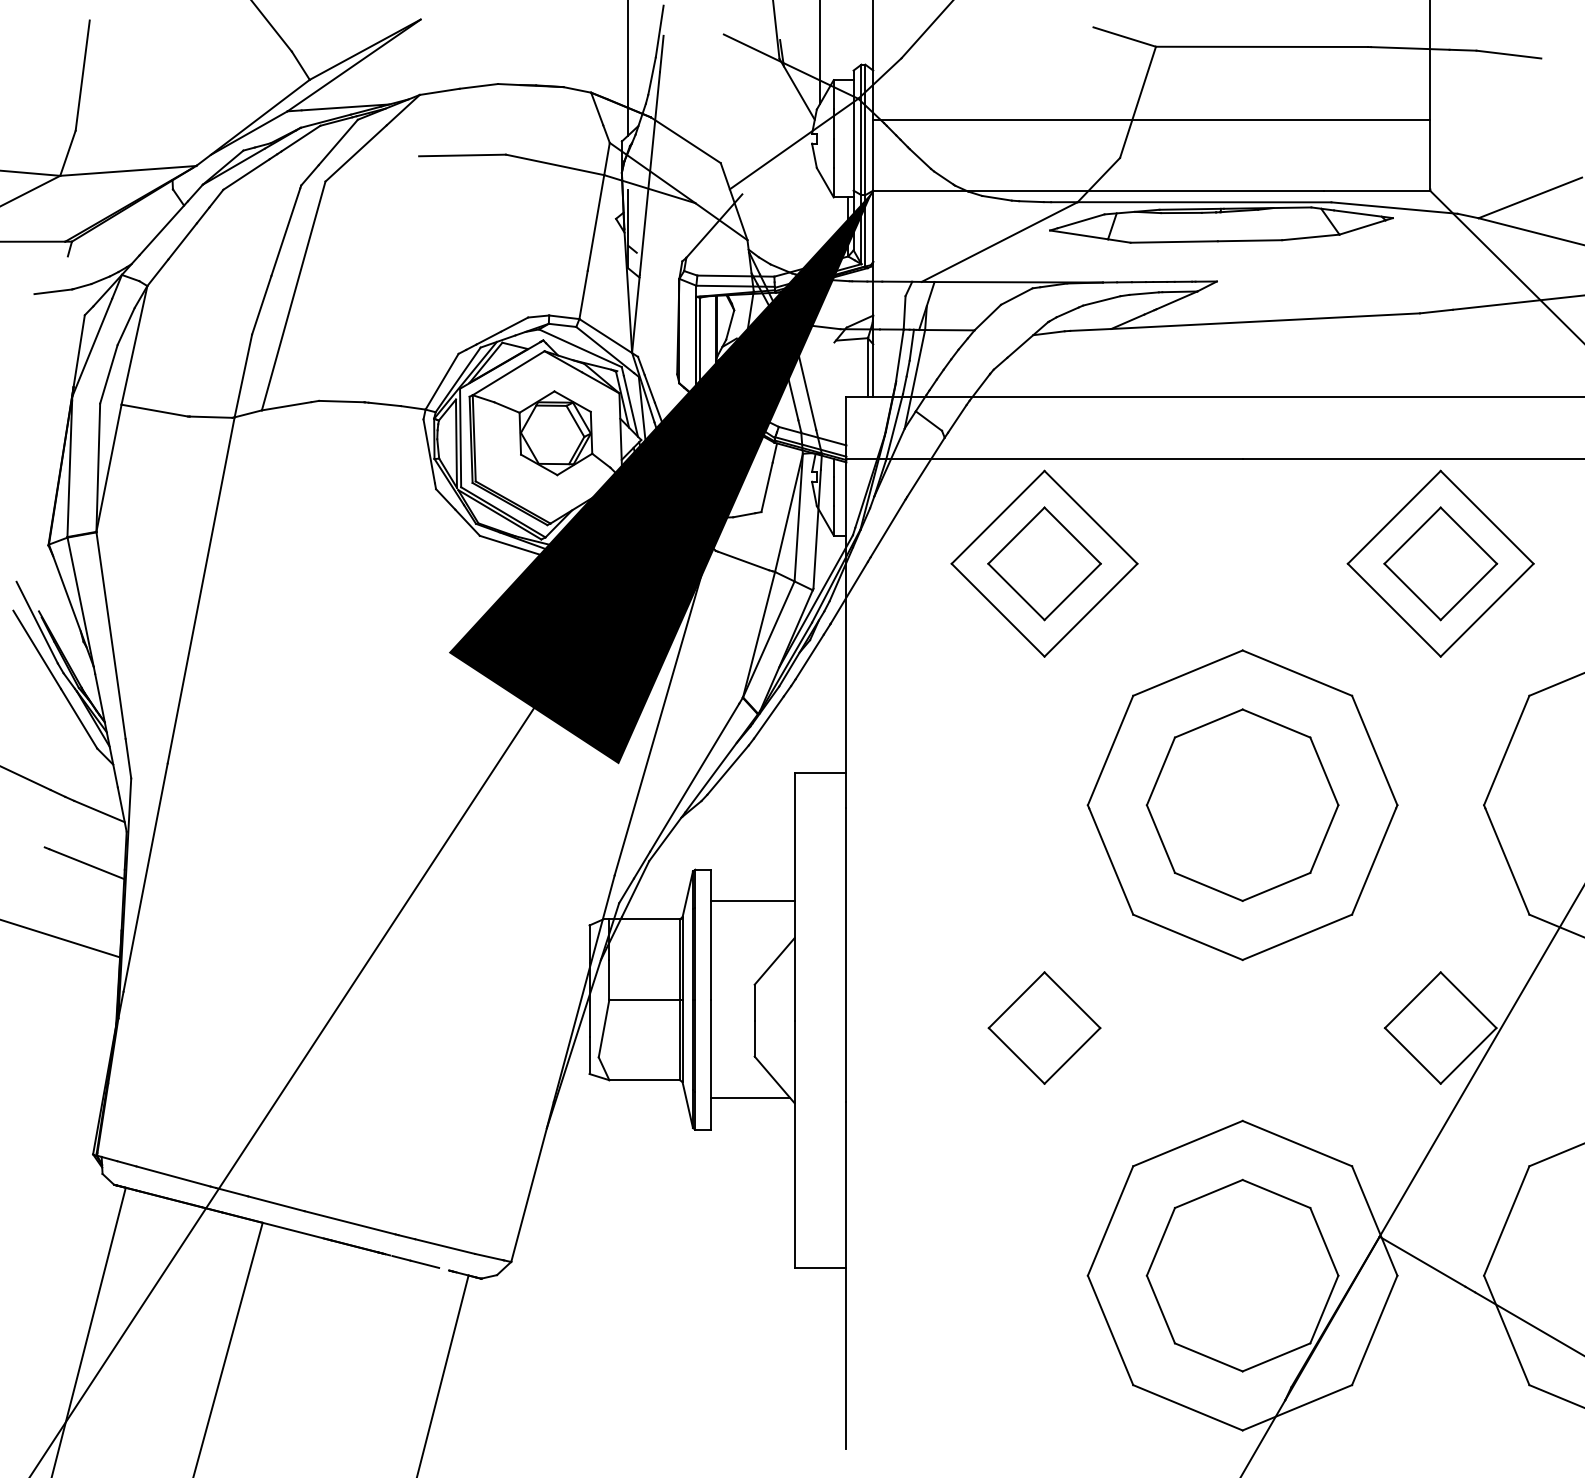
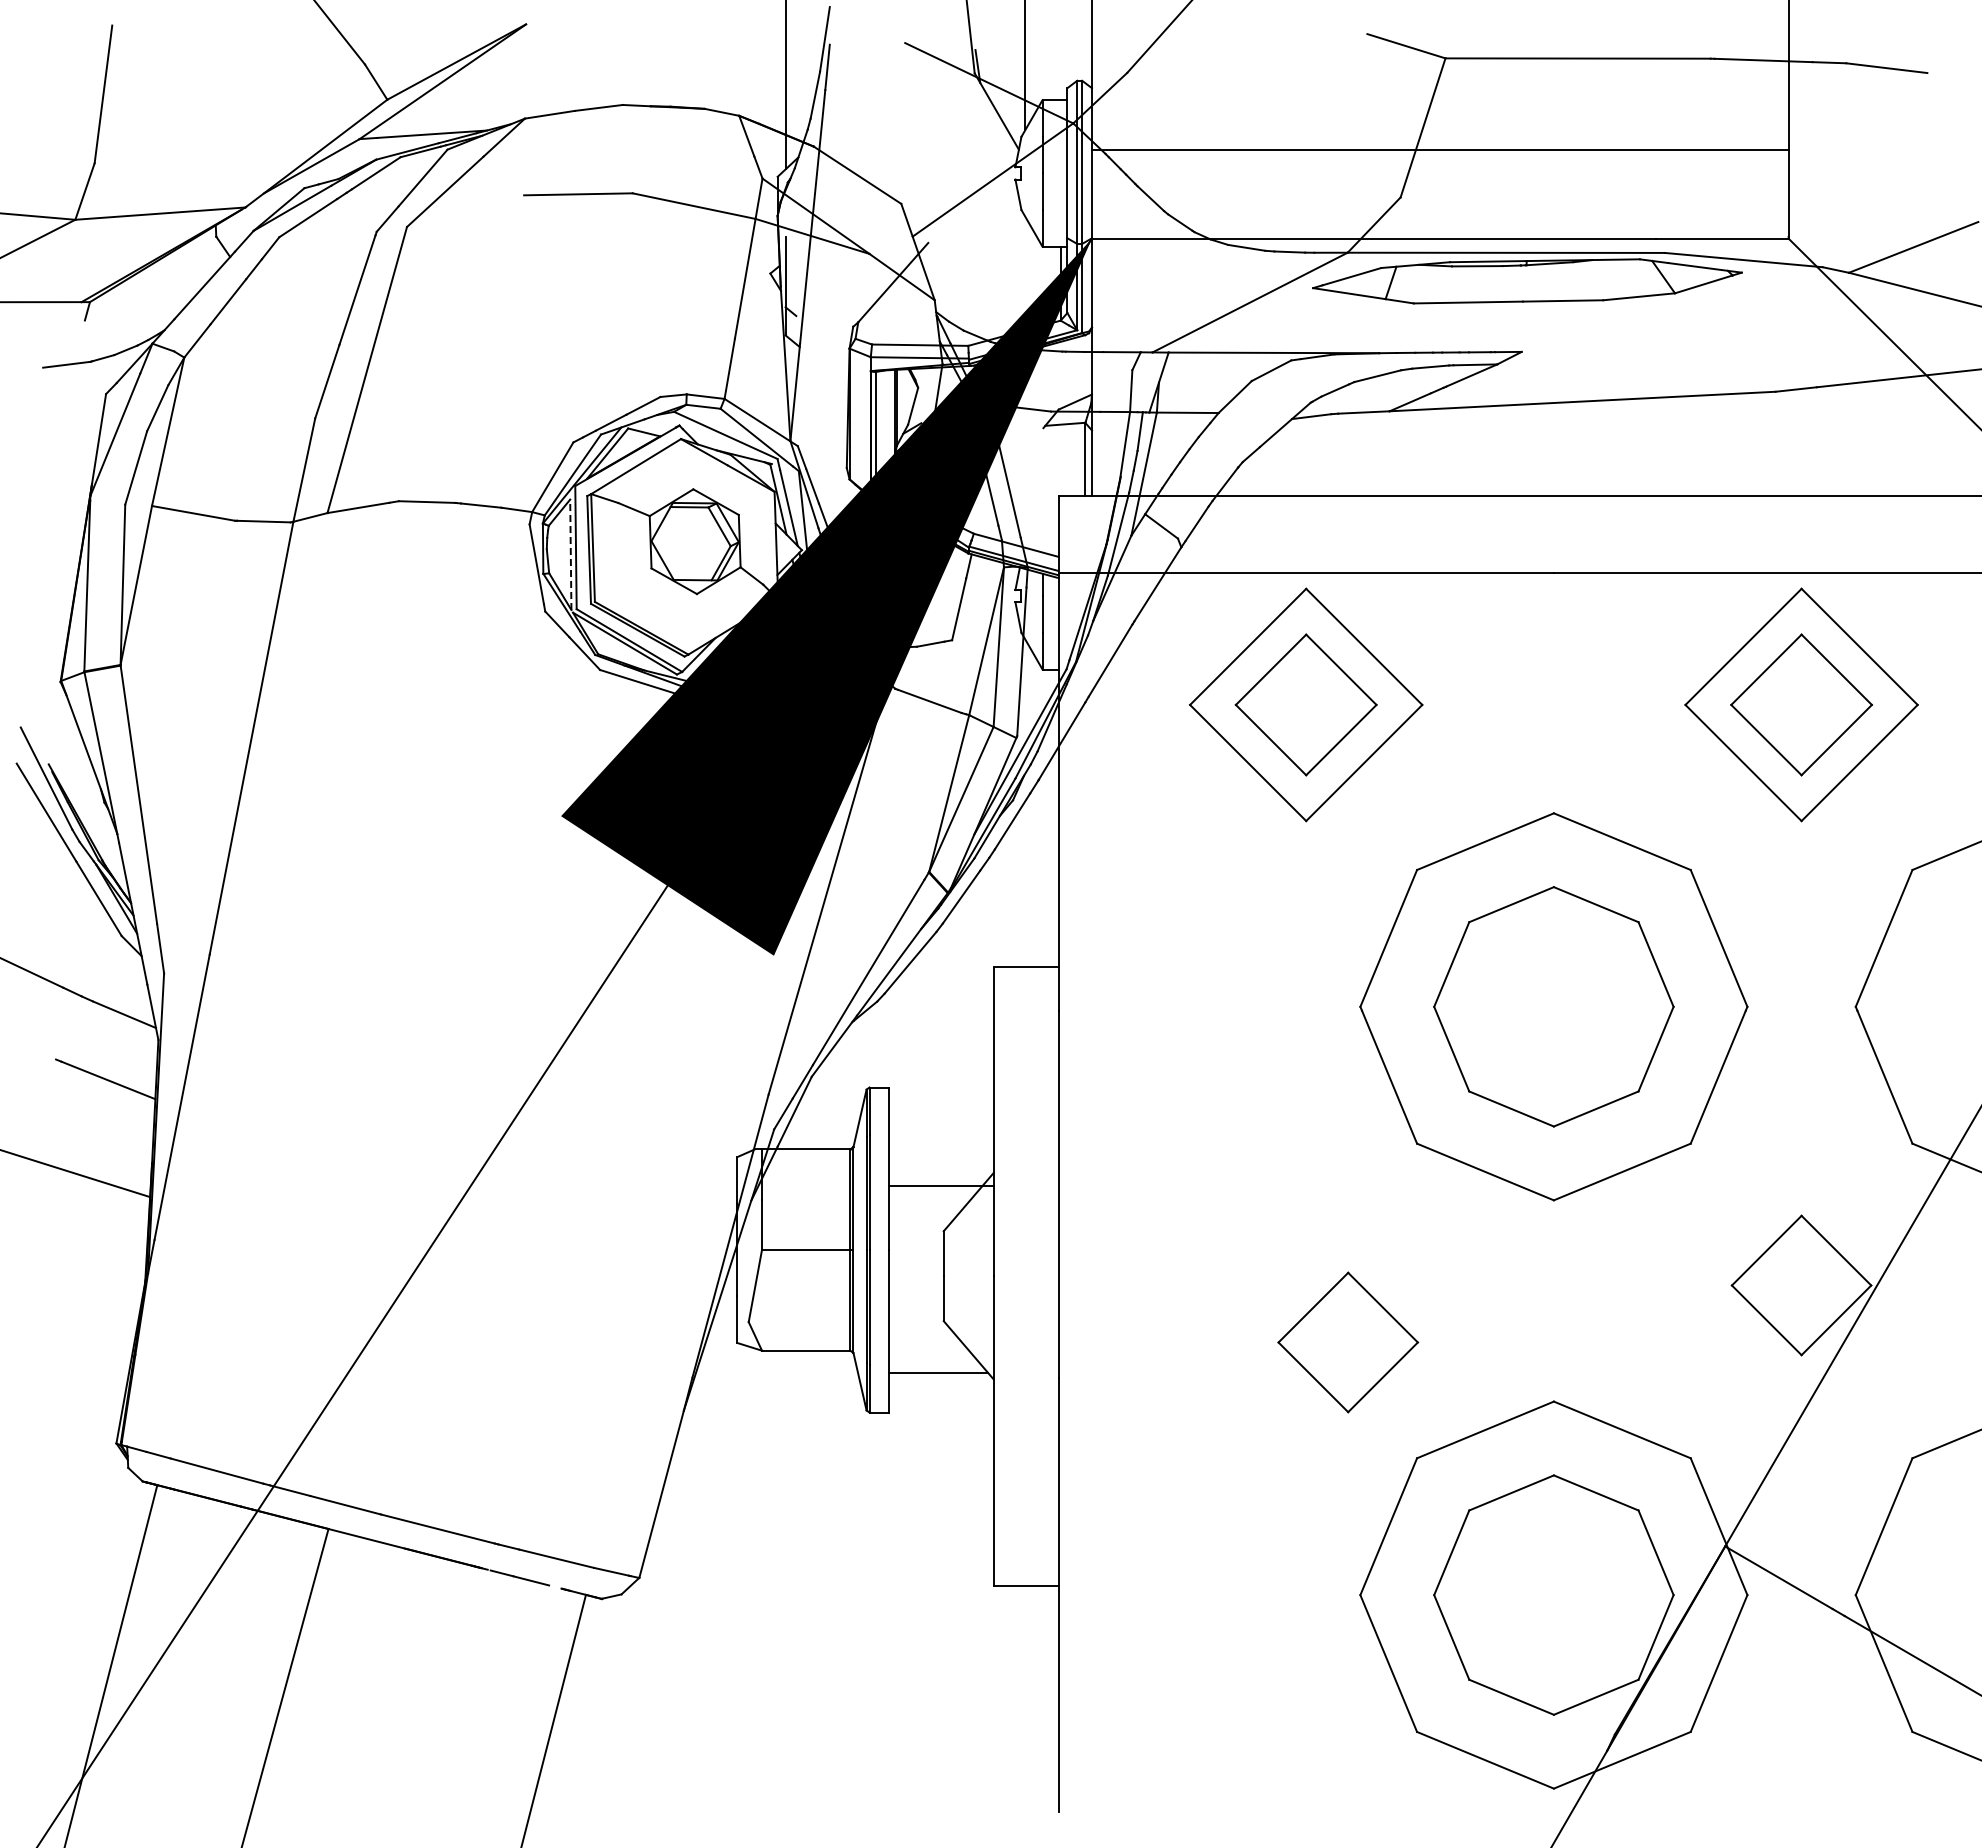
line: (456, 443) -> (570, 554), solid -> dashed
line: (752, 901) -> (940, 1186), moved
part: (1044, 1028) -> (1348, 1342), moved

